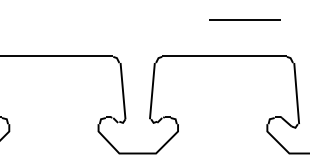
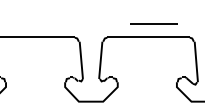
line: (244, 18) -> (153, 23), moved

